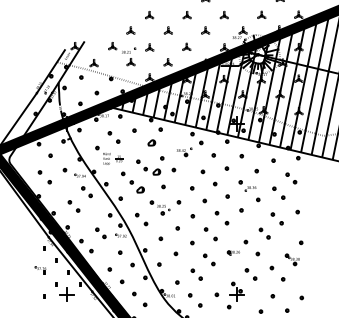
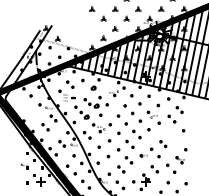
part: (130, 44) -> (80, 27), removed
part: (44, 176) -> (27, 108), removed
part: (276, 218) -> (170, 134), removed

